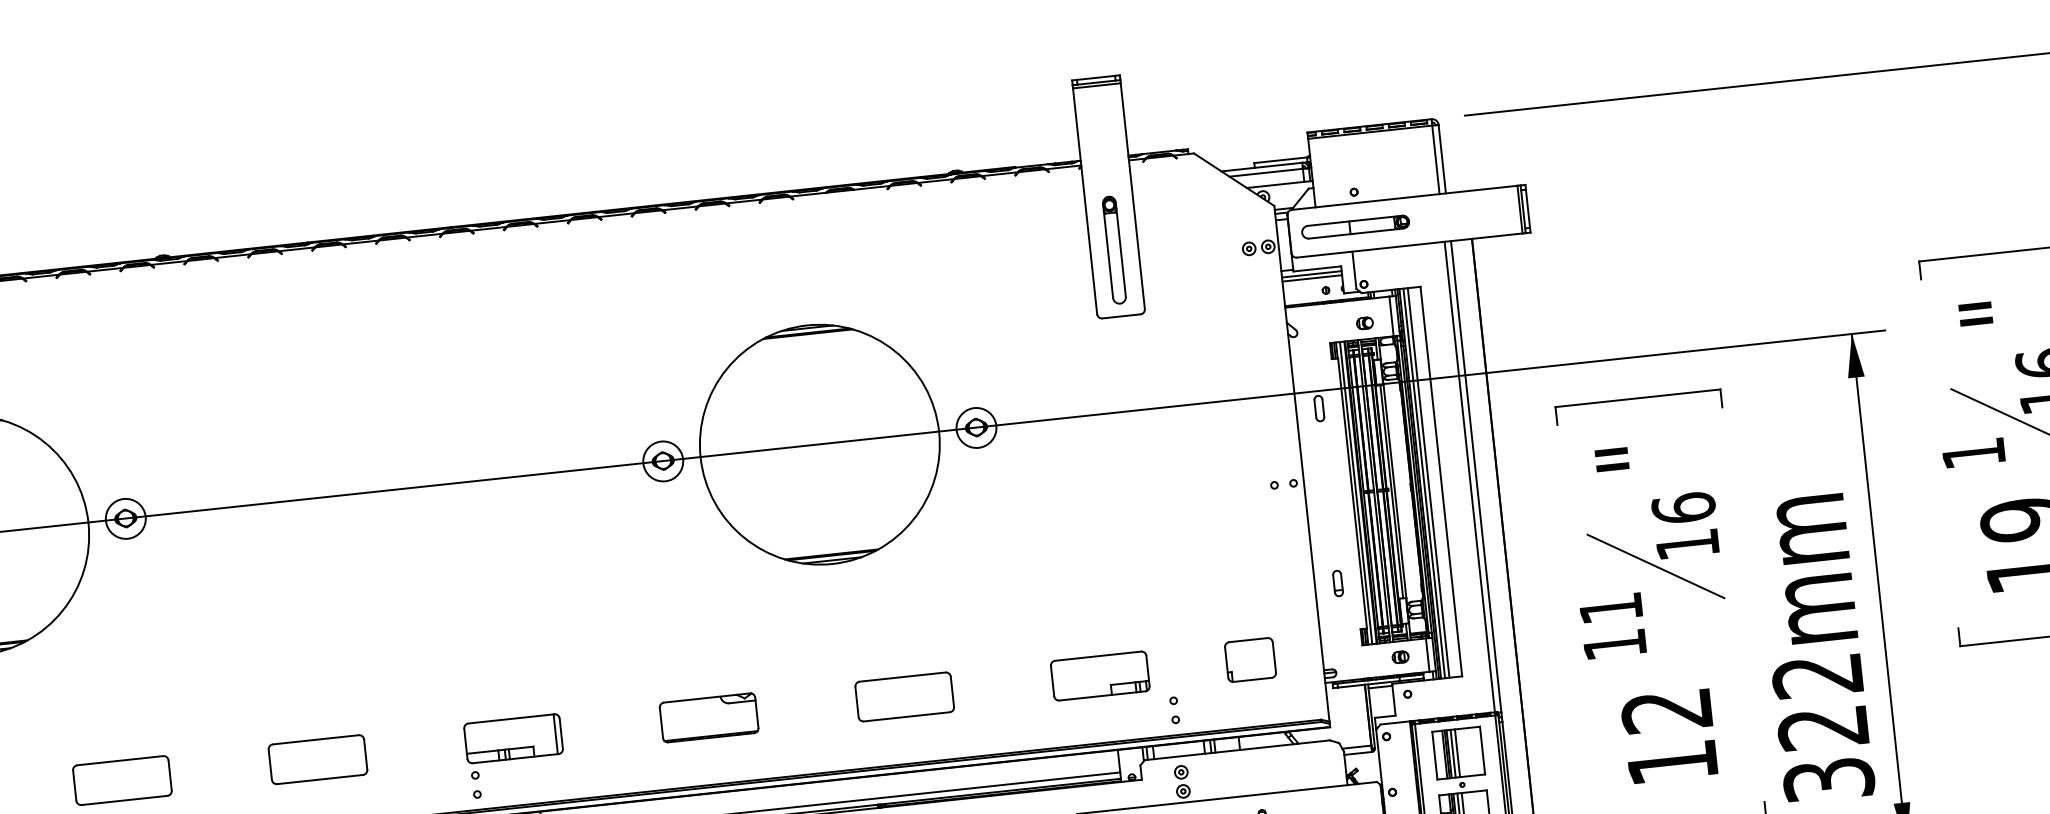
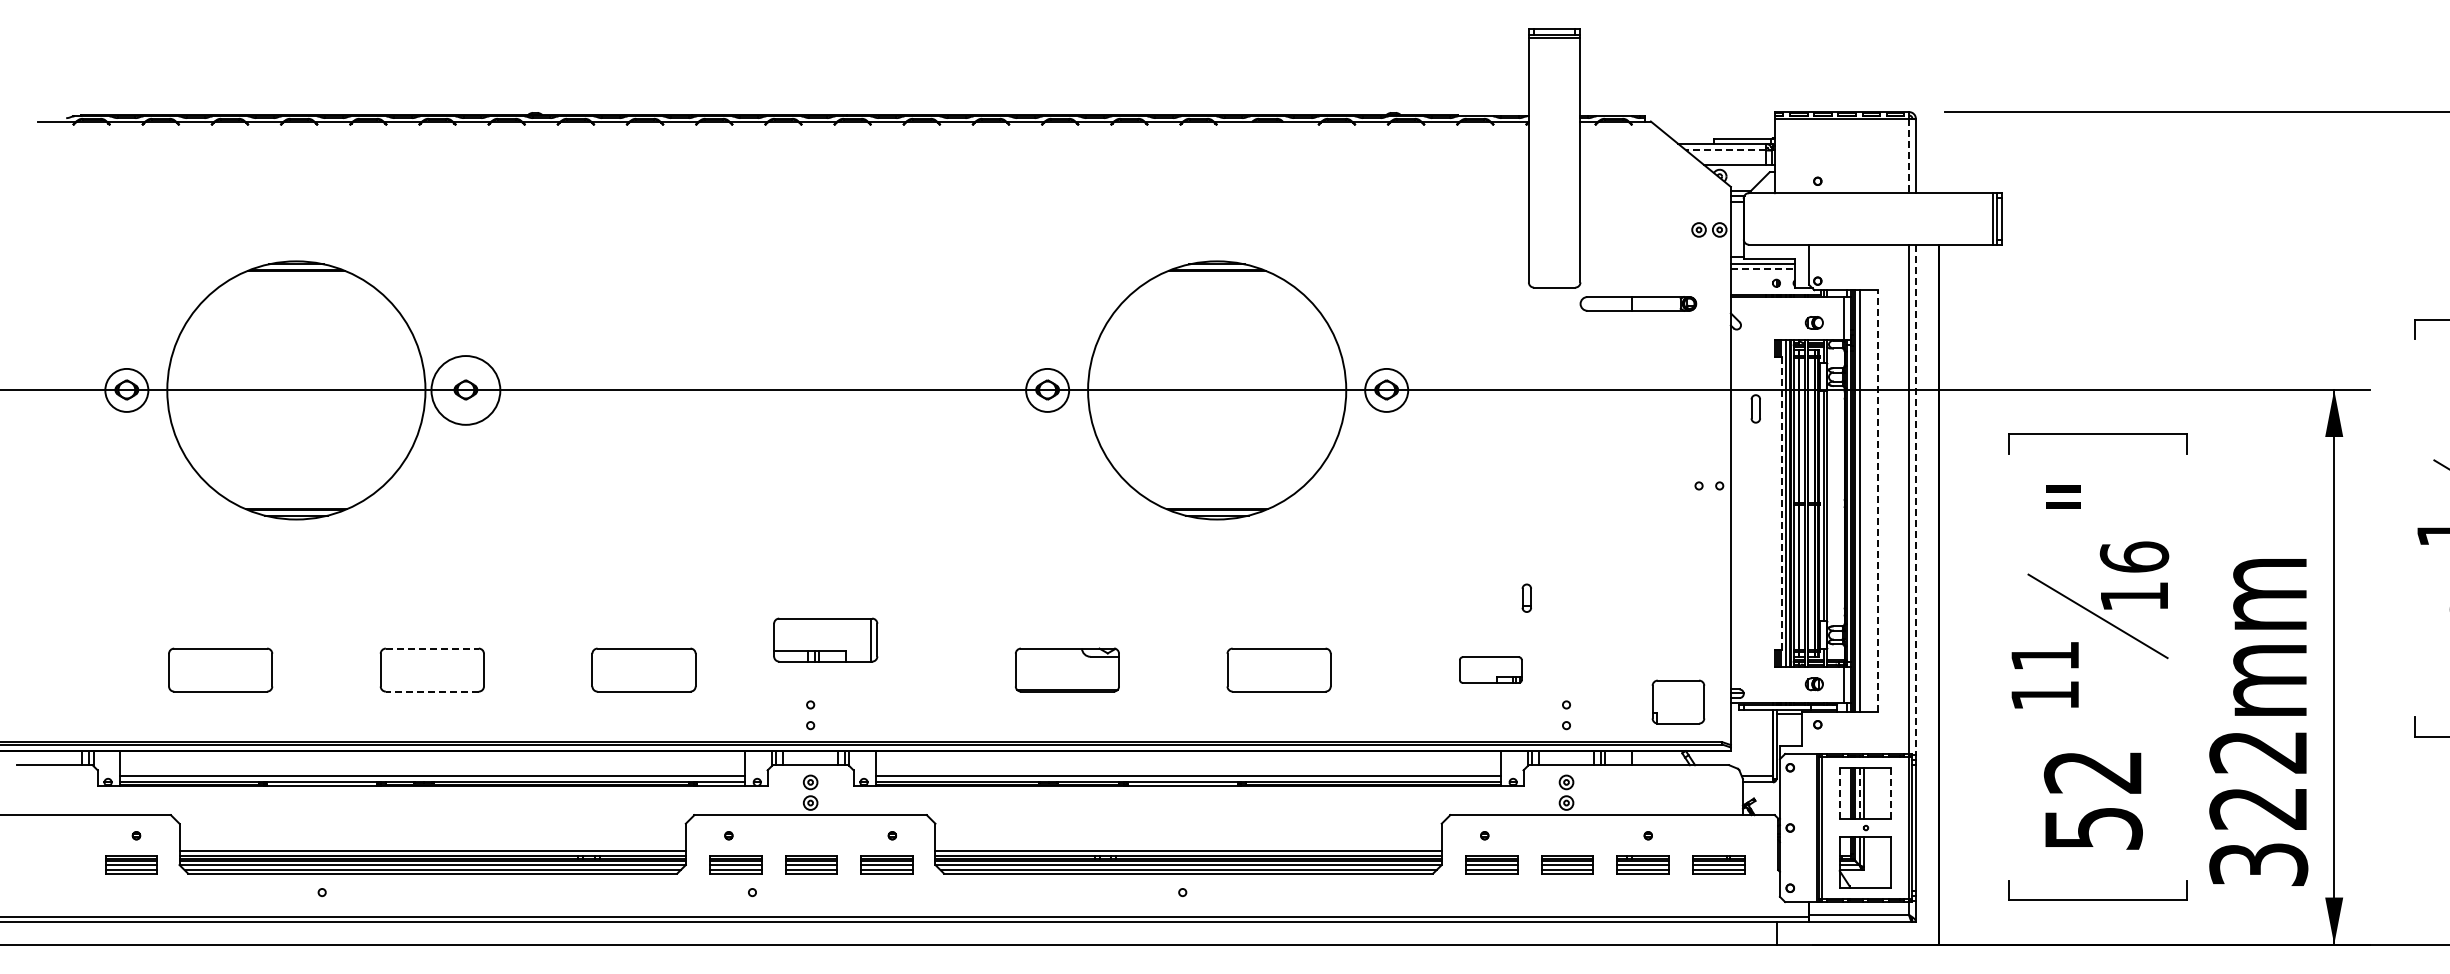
line: (1436, 160) -> (1909, 156), solid -> dashed
line: (1265, 172) -> (1725, 150), solid -> dashed
part: (1355, 226) -> (1638, 303), moved
part: (1114, 249) -> (1554, 215), removed
line: (1312, 278) -> (1763, 268), solid -> dashed
line: (1475, 477) -> (1915, 500), solid -> dashed
line: (1428, 482) -> (1864, 500), removed
line: (1441, 482) -> (1878, 501), solid -> dashed
line: (1352, 493) -> (1781, 503), solid -> dashed
circle: (125, 518) -> (465, 389), size x1.6
part: (1337, 582) -> (1526, 597), moved
part: (1250, 659) -> (1678, 701), moved
part: (1099, 675) -> (1490, 669), size x0.6
part: (513, 738) -> (825, 639), moved
line: (1482, 750) -> (1891, 793), solid -> dashed
line: (1453, 753) -> (1859, 793), solid -> dashed
line: (1434, 755) -> (1839, 793), solid -> dashed
line: (120, 760) -> (432, 648), solid -> dashed
text: (1672, 762) -> (2093, 828), 12 -> 52
line: (123, 800) -> (431, 691), solid -> dashed

